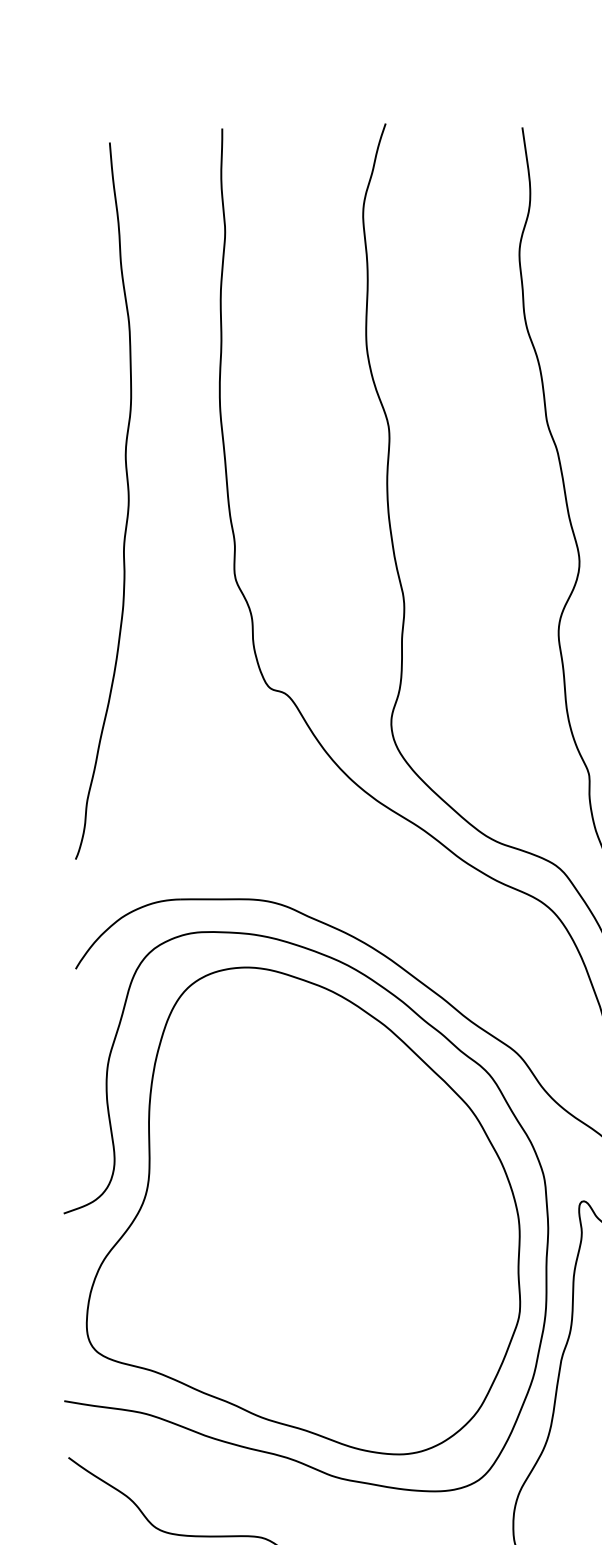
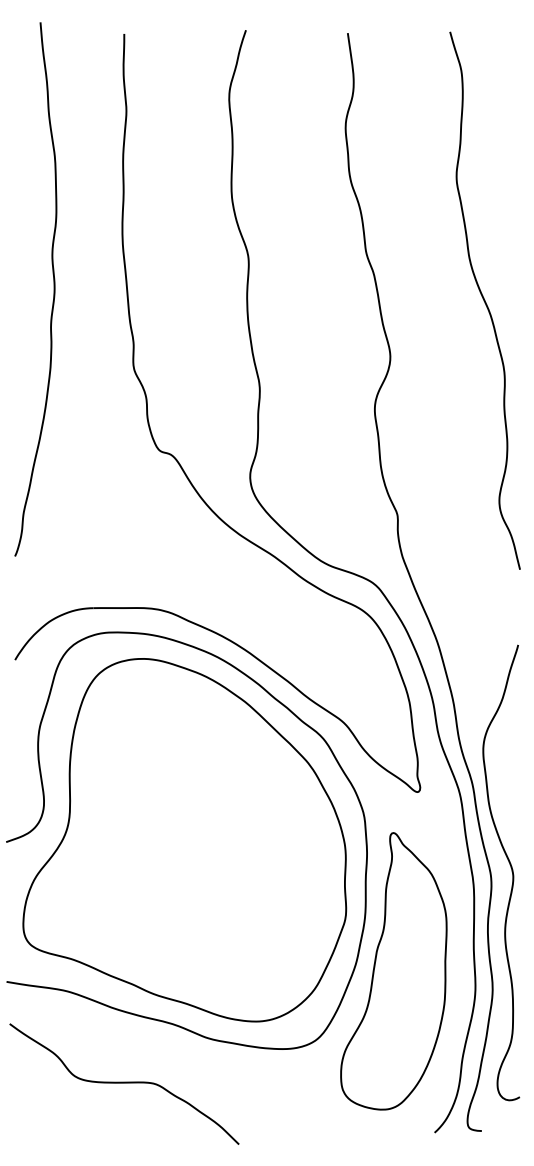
curve: (127, 501) -> (53, 289), moved

